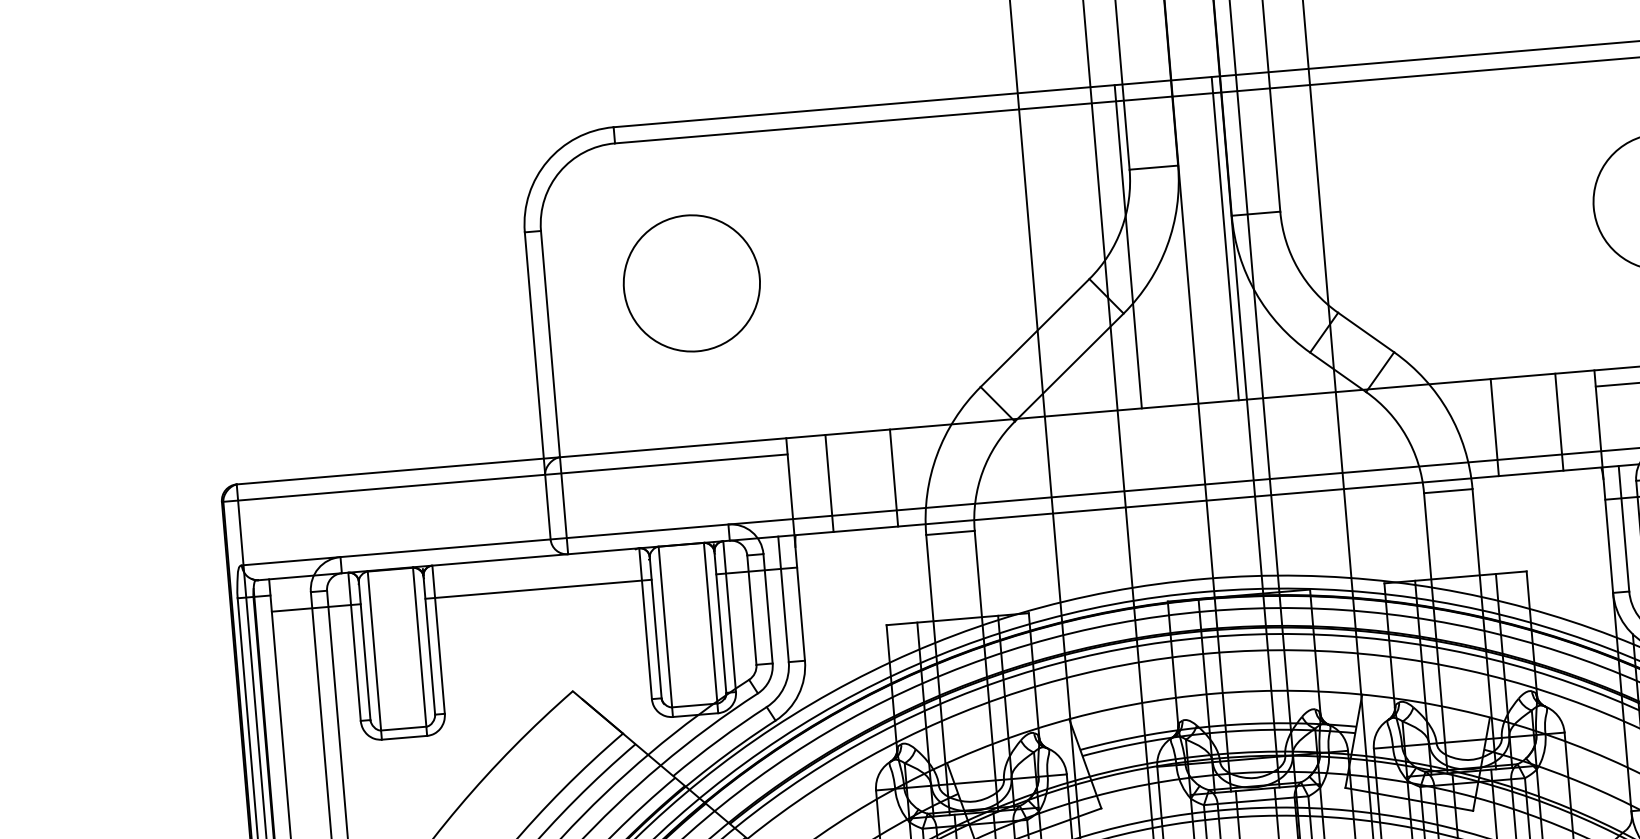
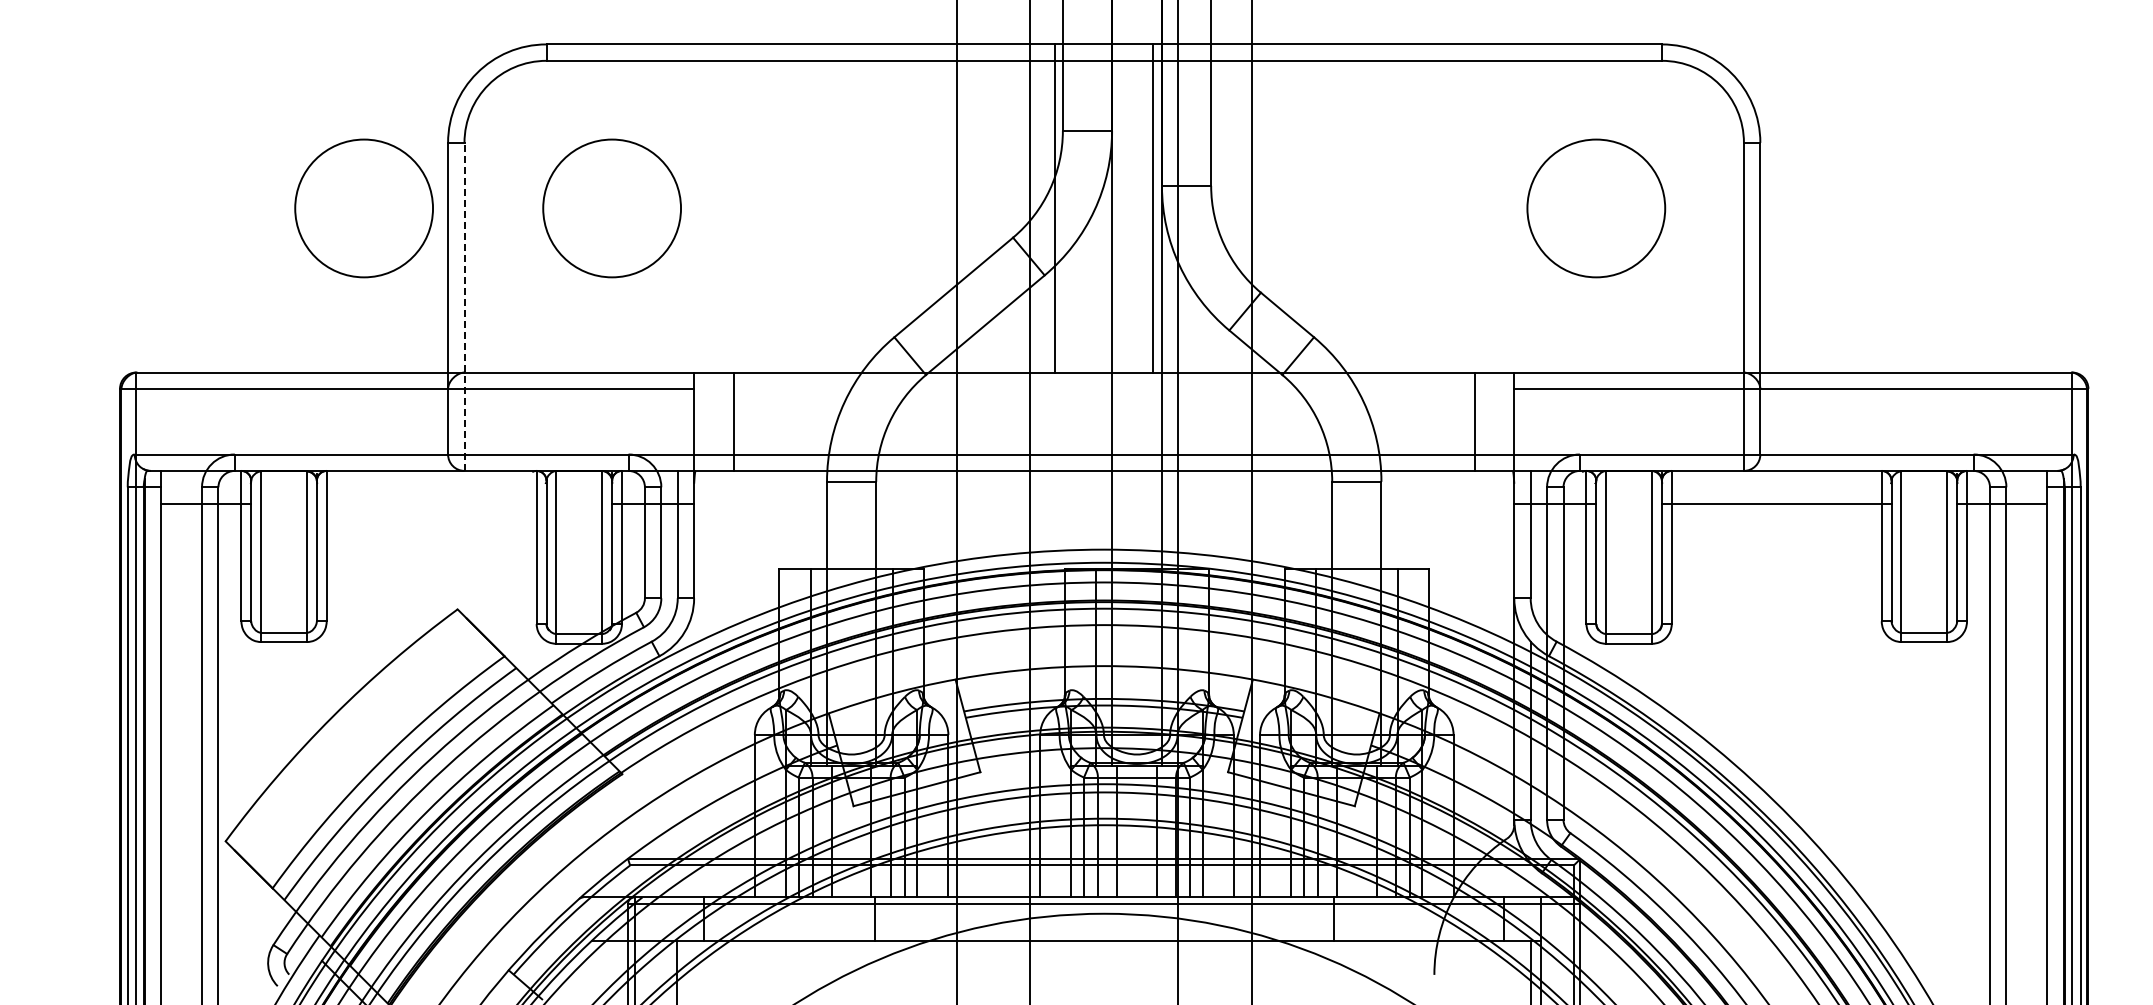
circle: (446, 304) -> (363, 208), added
line: (554, 392) -> (464, 306), solid -> dashed
line: (1495, 427) -> (1409, 421), removed
line: (894, 477) -> (799, 421), removed
line: (538, 589) -> (431, 503), removed

